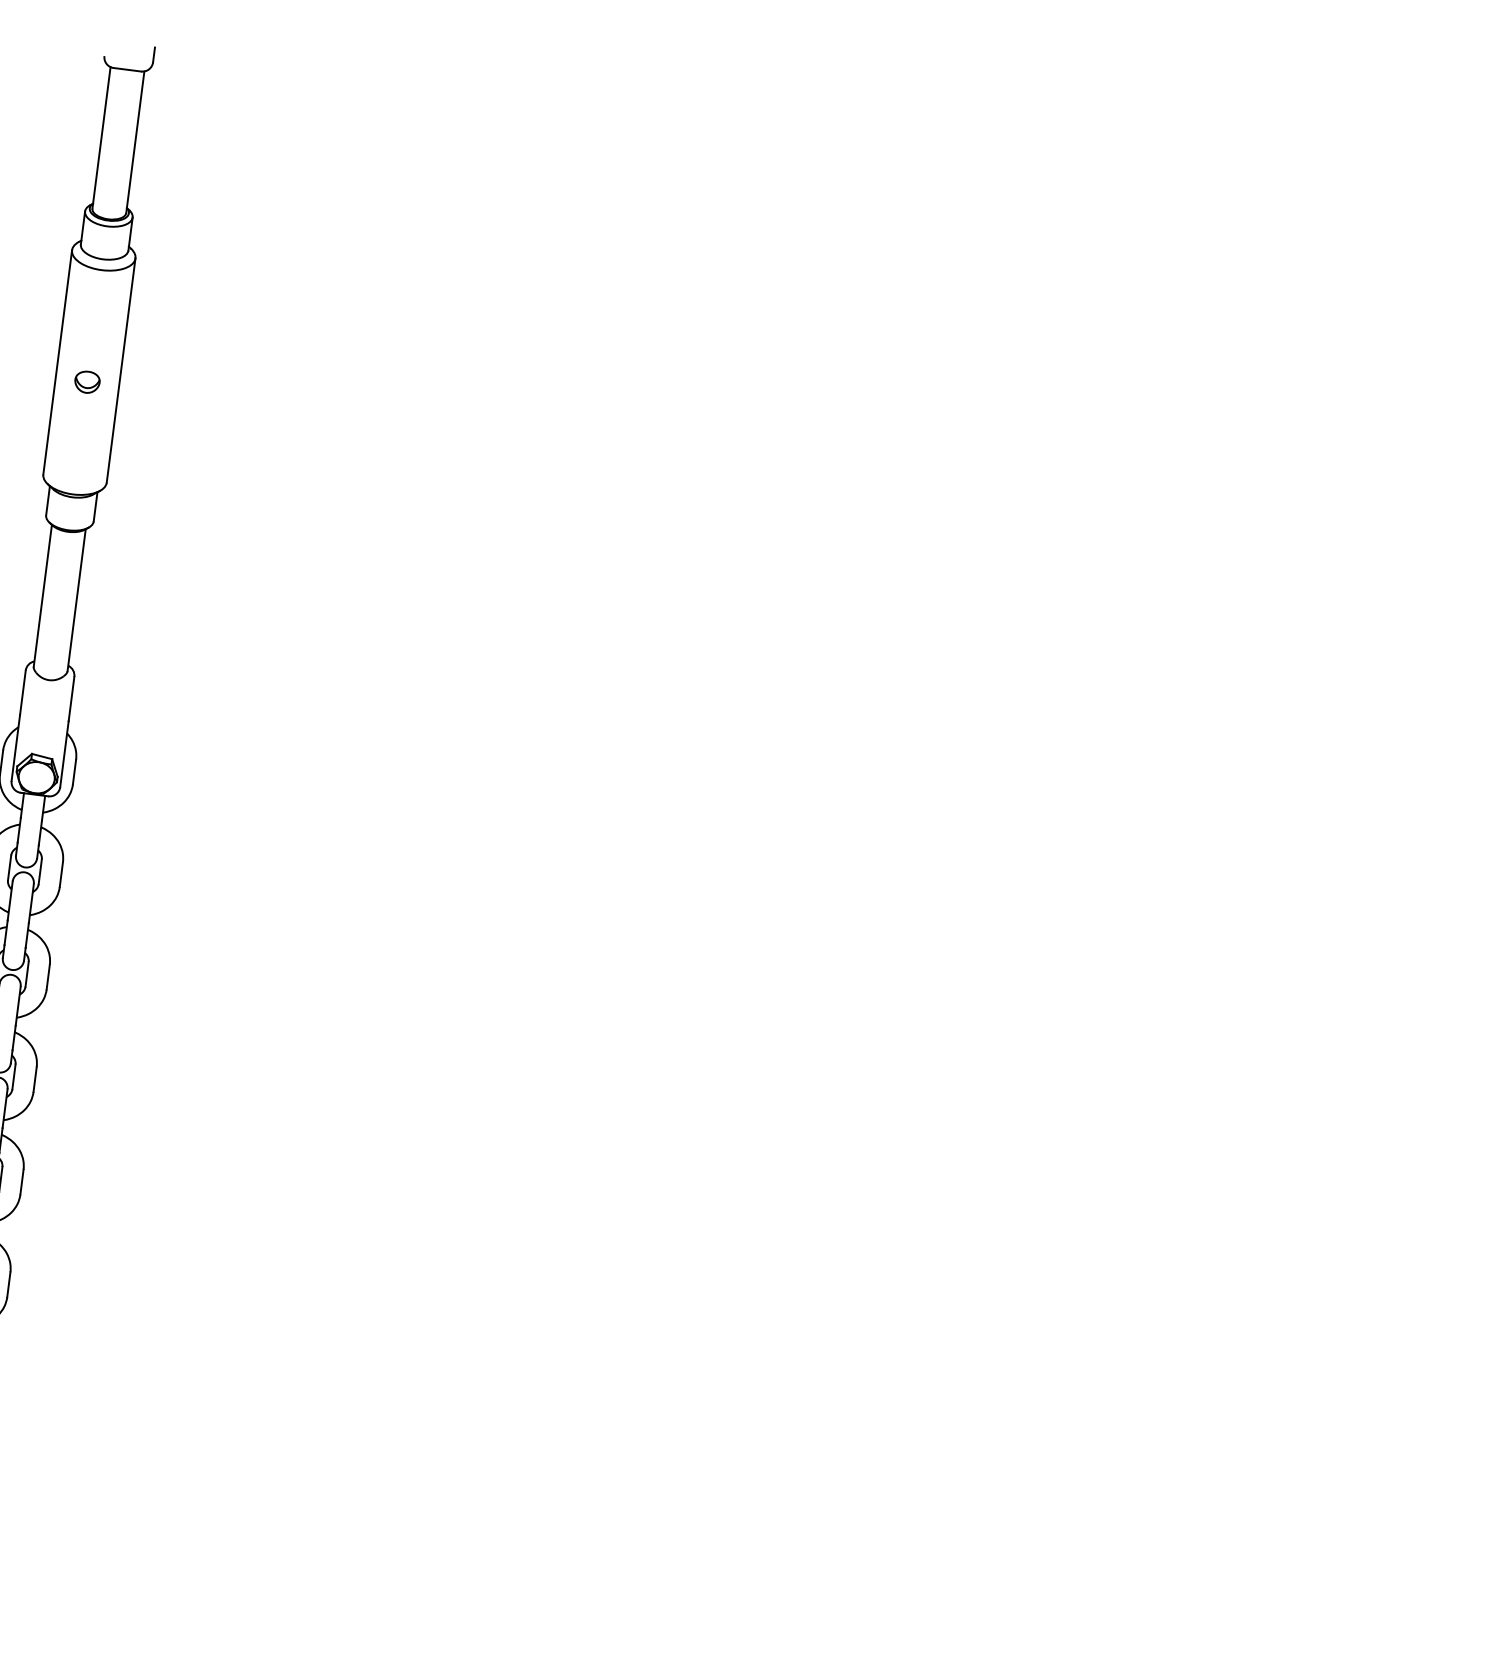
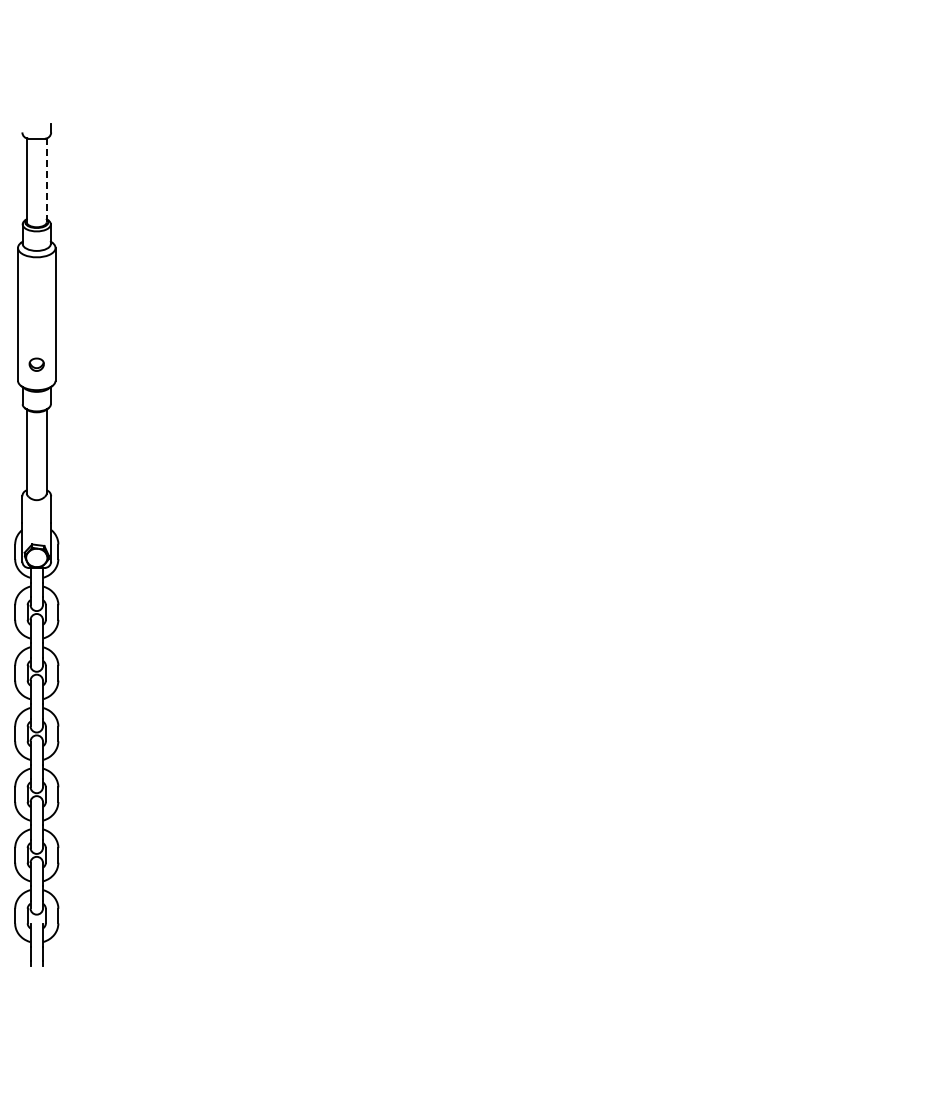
line: (134, 142) -> (46, 180), solid -> dashed
part: (86, 381) -> (36, 364), moved

